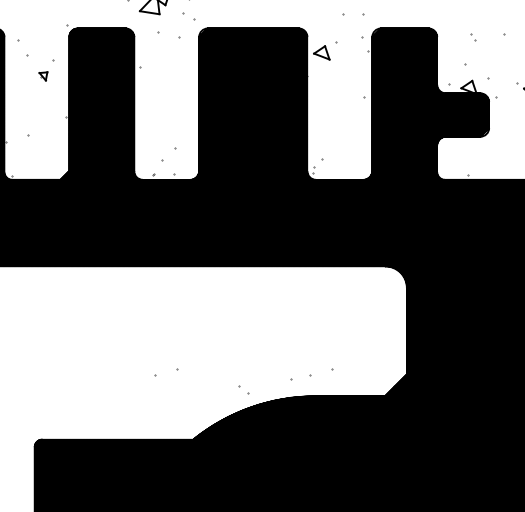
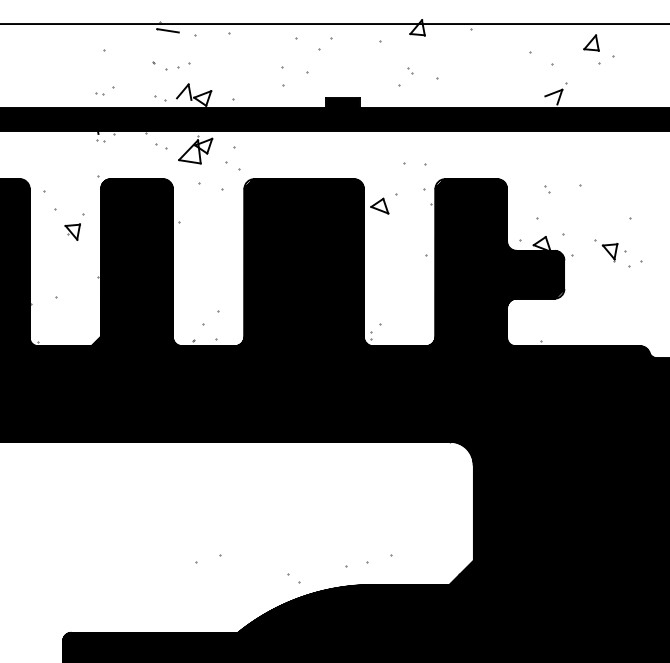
part: (43, 75) -> (72, 231), size x1.67

